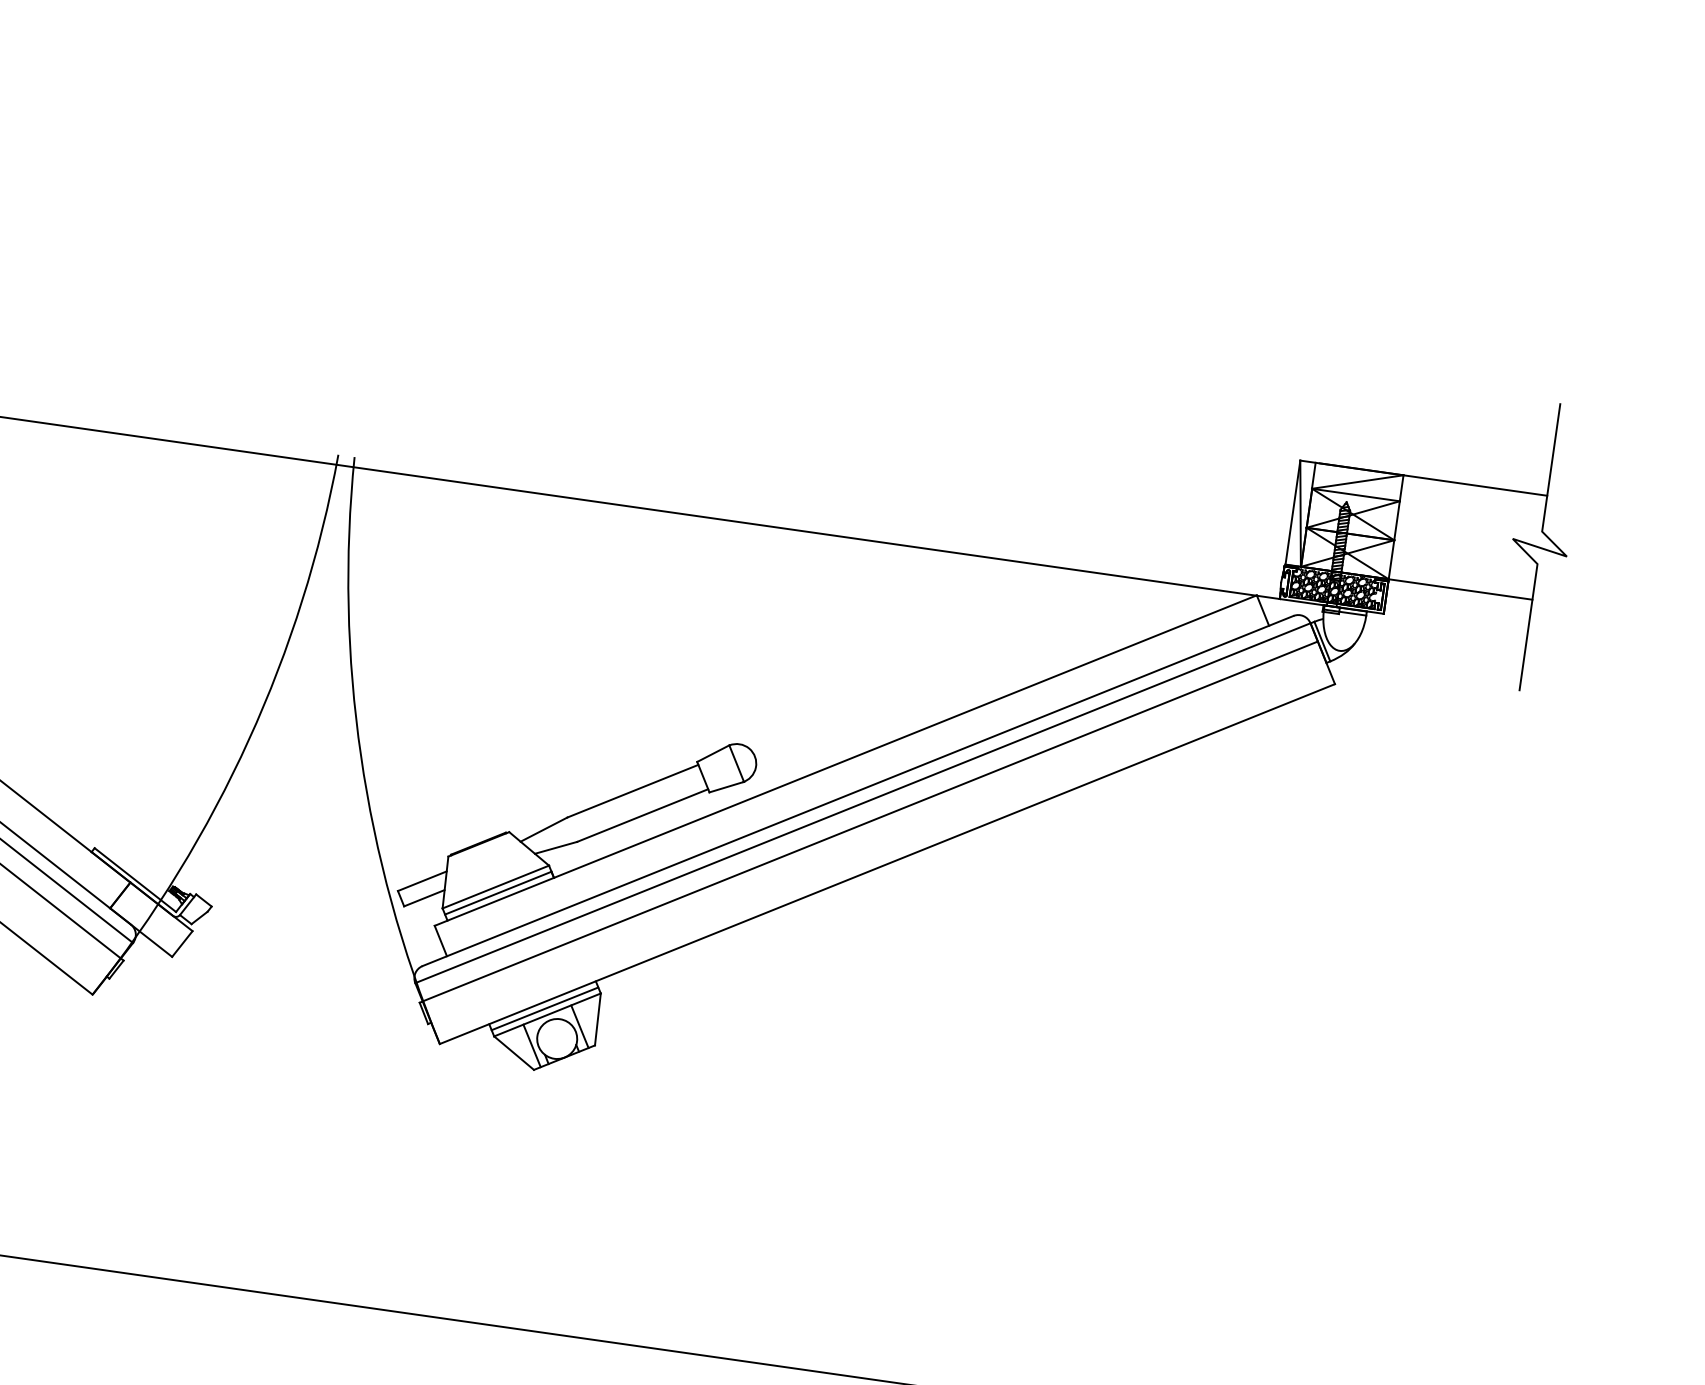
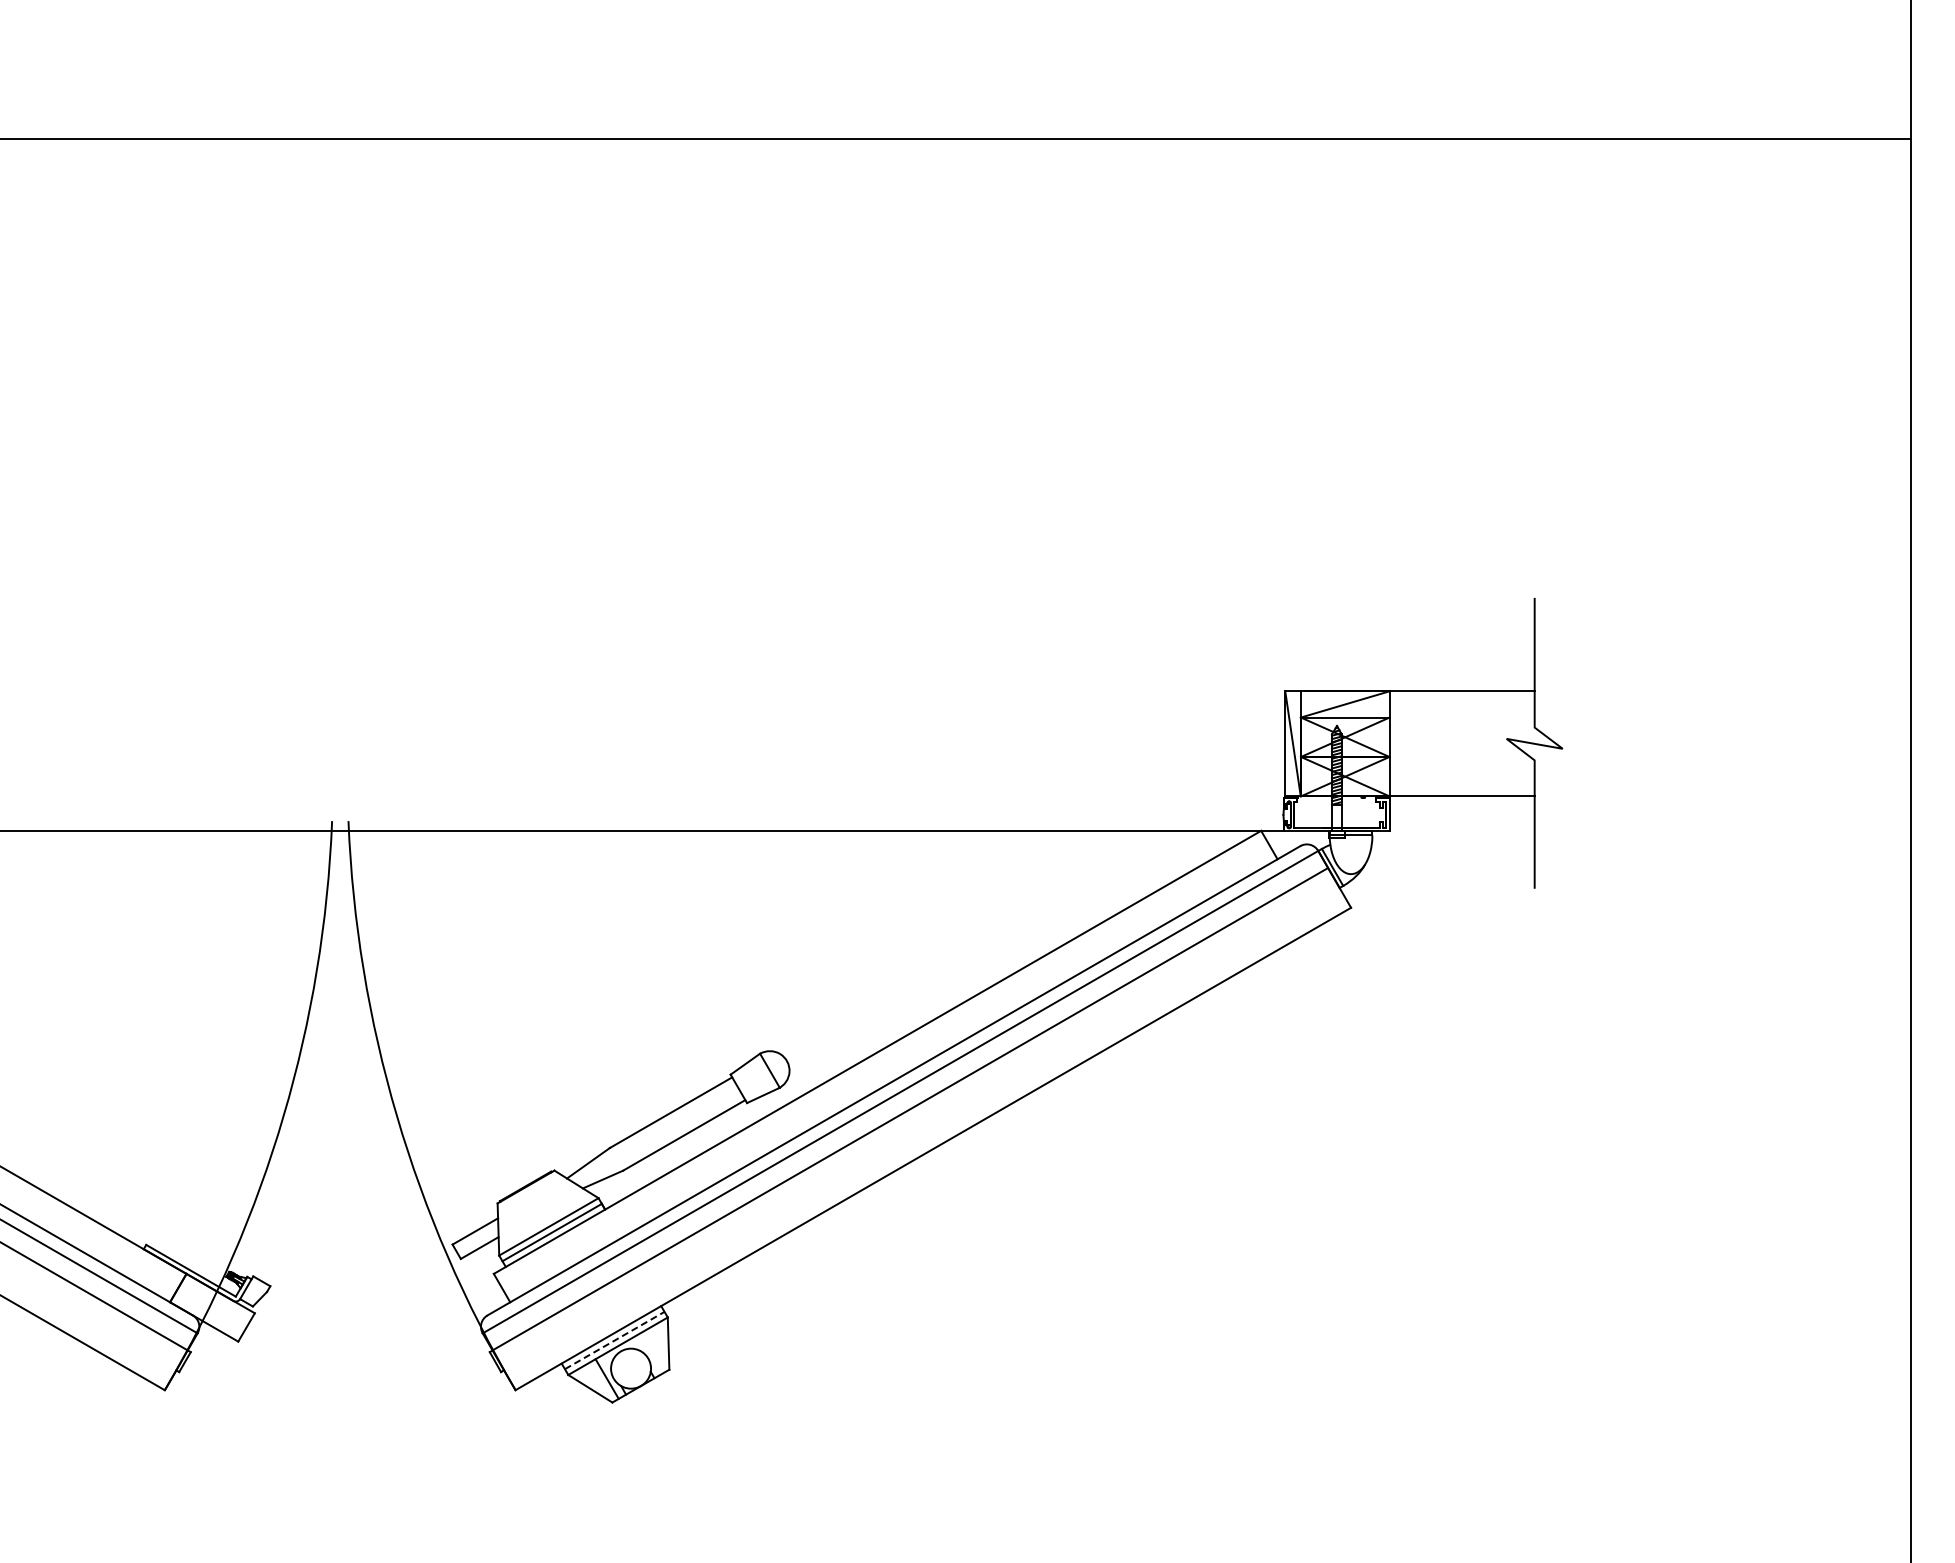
hatch: (1333, 588) -> (1336, 813), removed
line: (545, 1008) -> (615, 1340), solid -> dashed
line: (579, 1026) -> (651, 1353), removed

